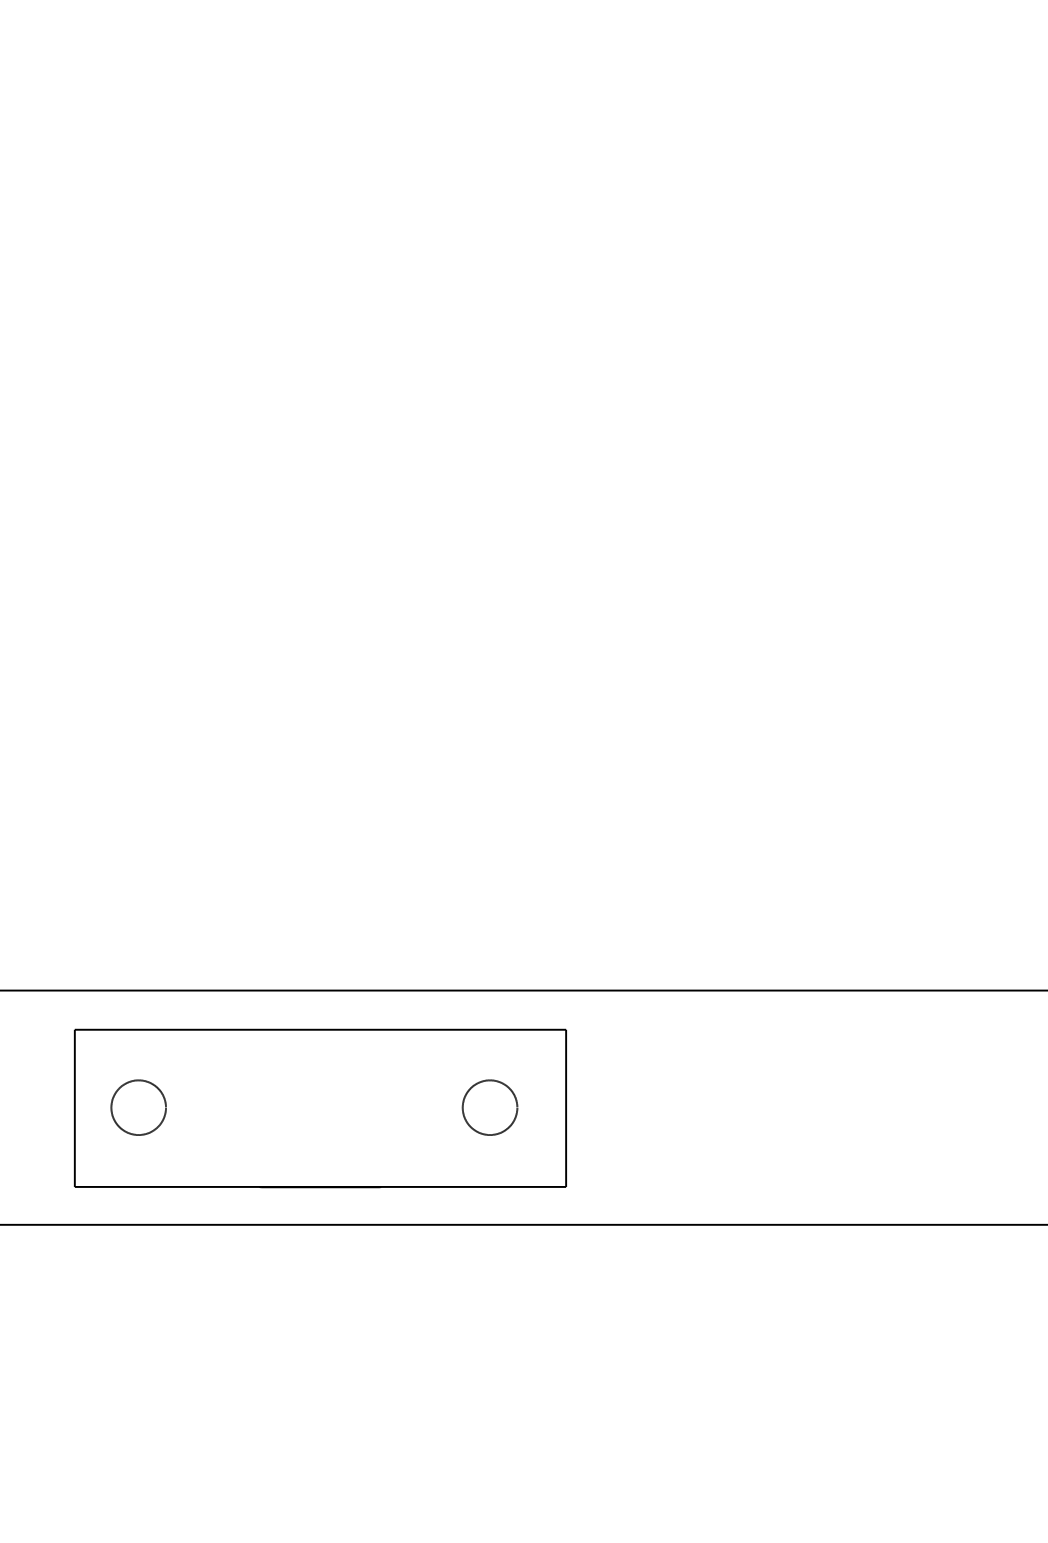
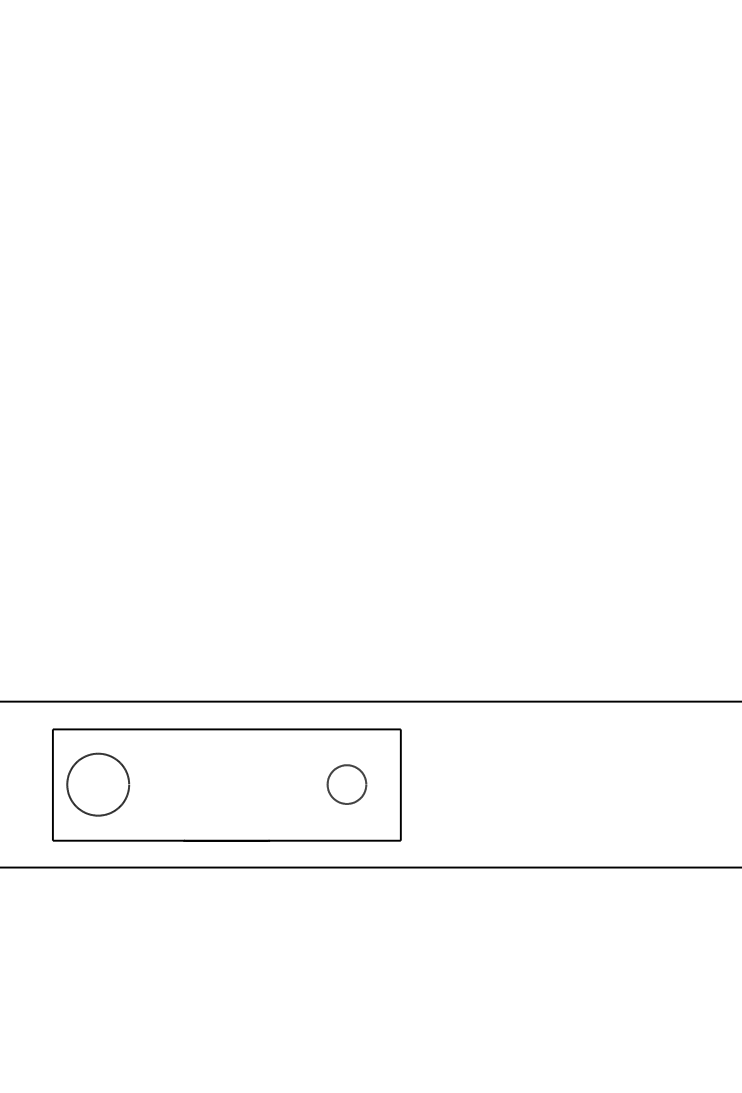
part: (138, 1107) -> (97, 784), size x1.6

